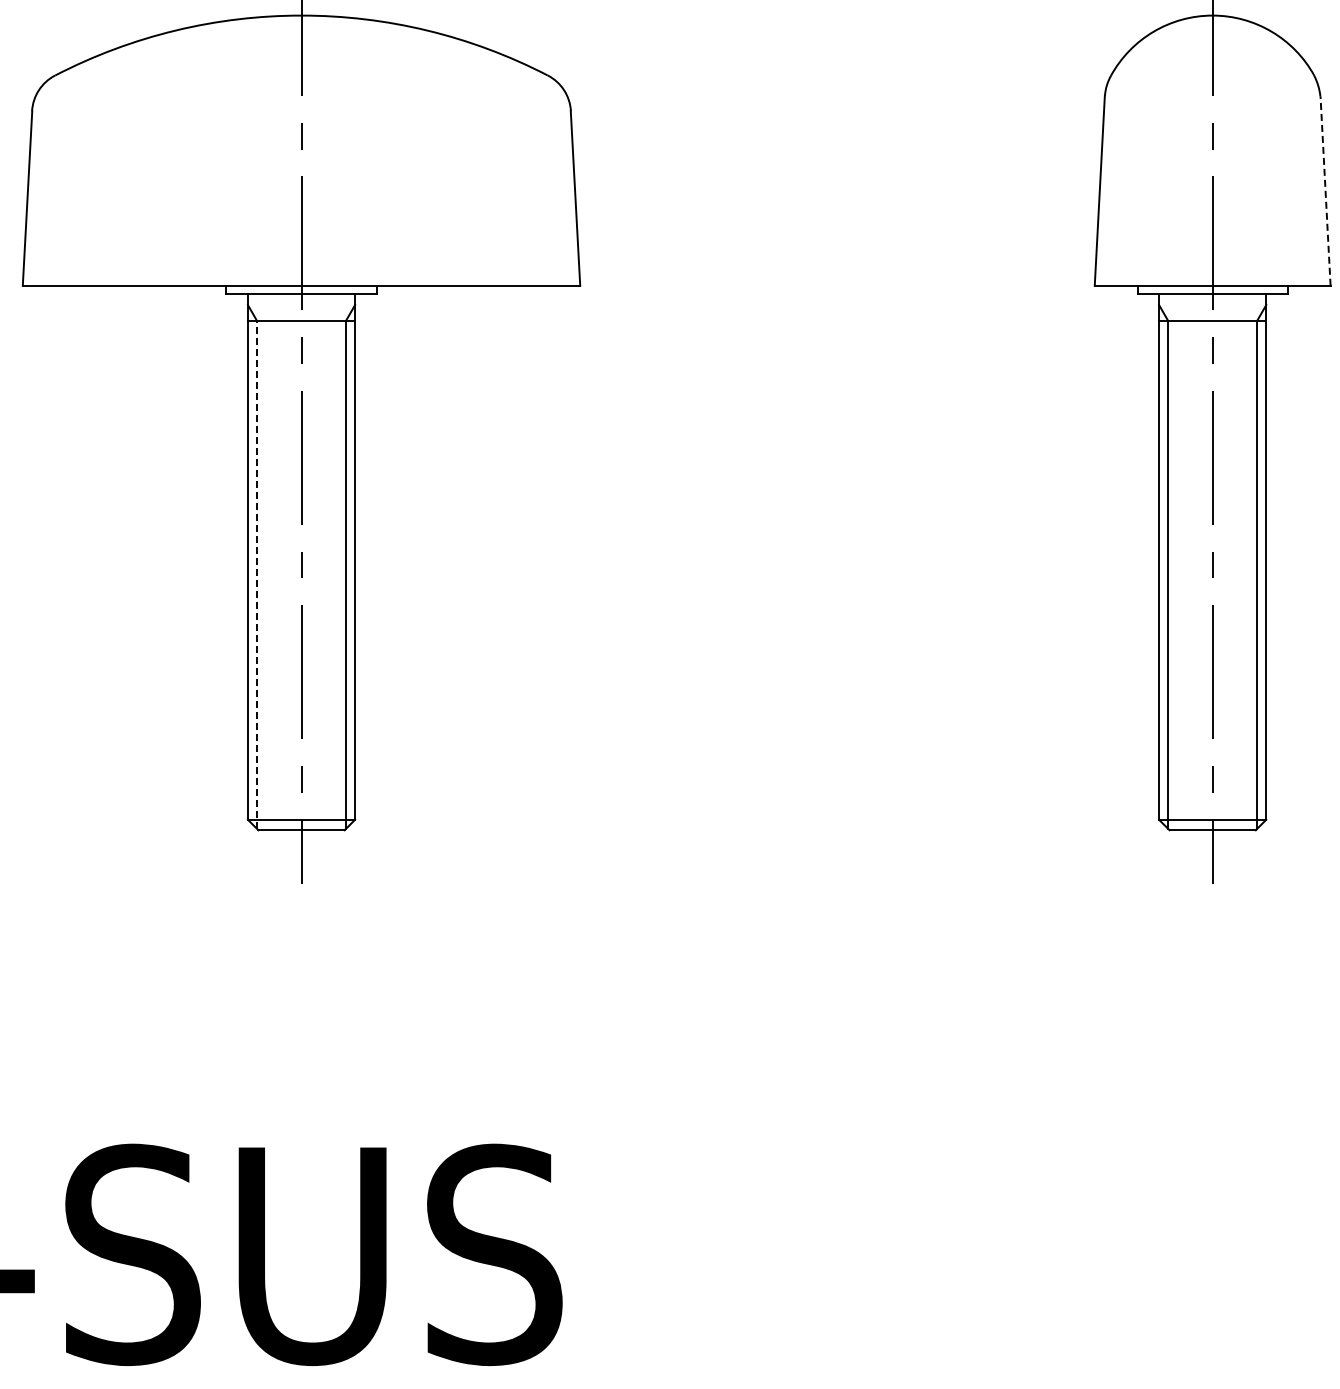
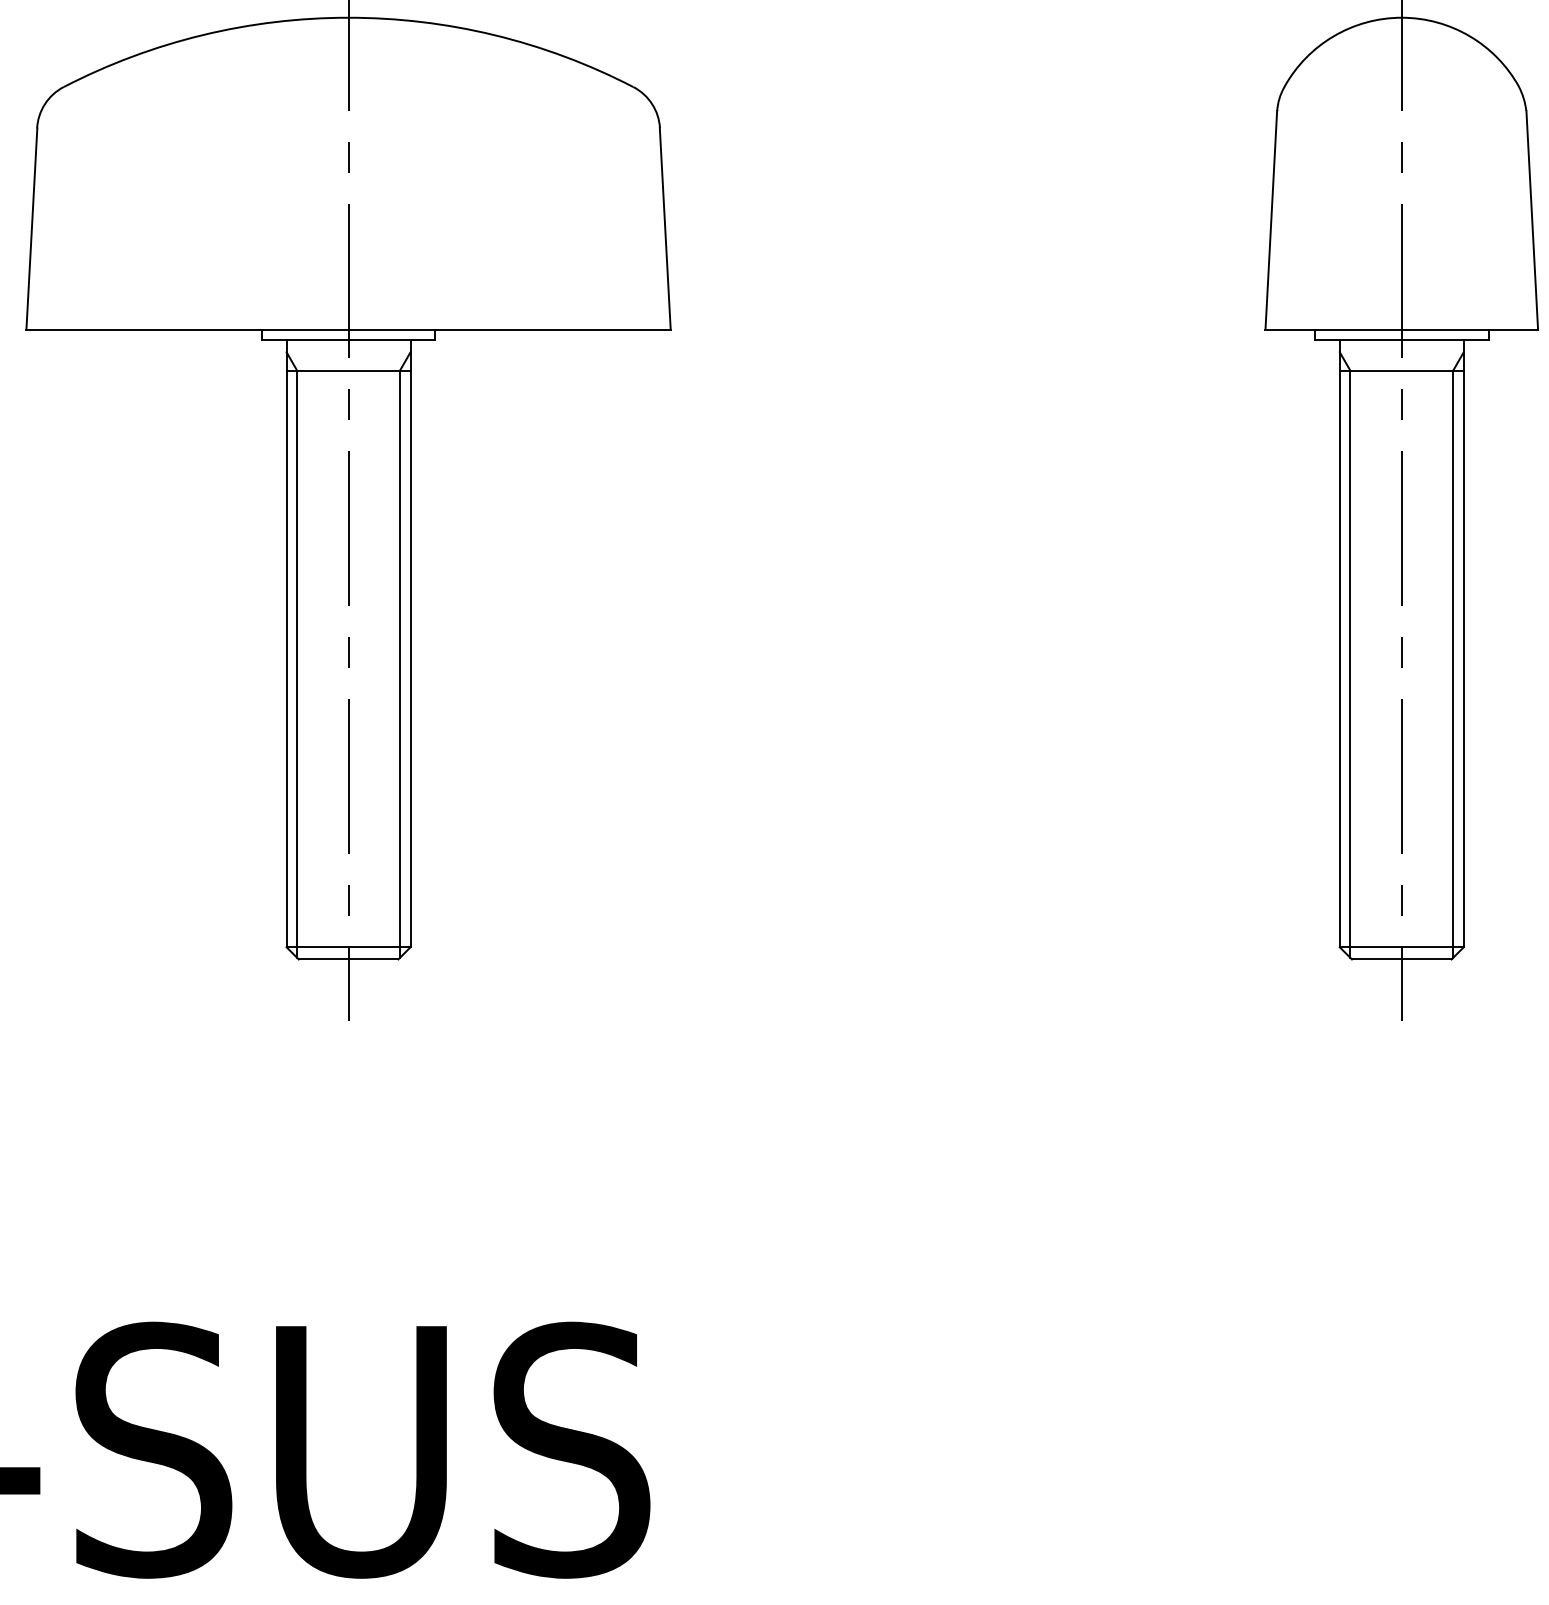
line: (1325, 190) -> (1532, 219), dashed -> solid
line: (257, 575) -> (297, 664), dashed -> solid

